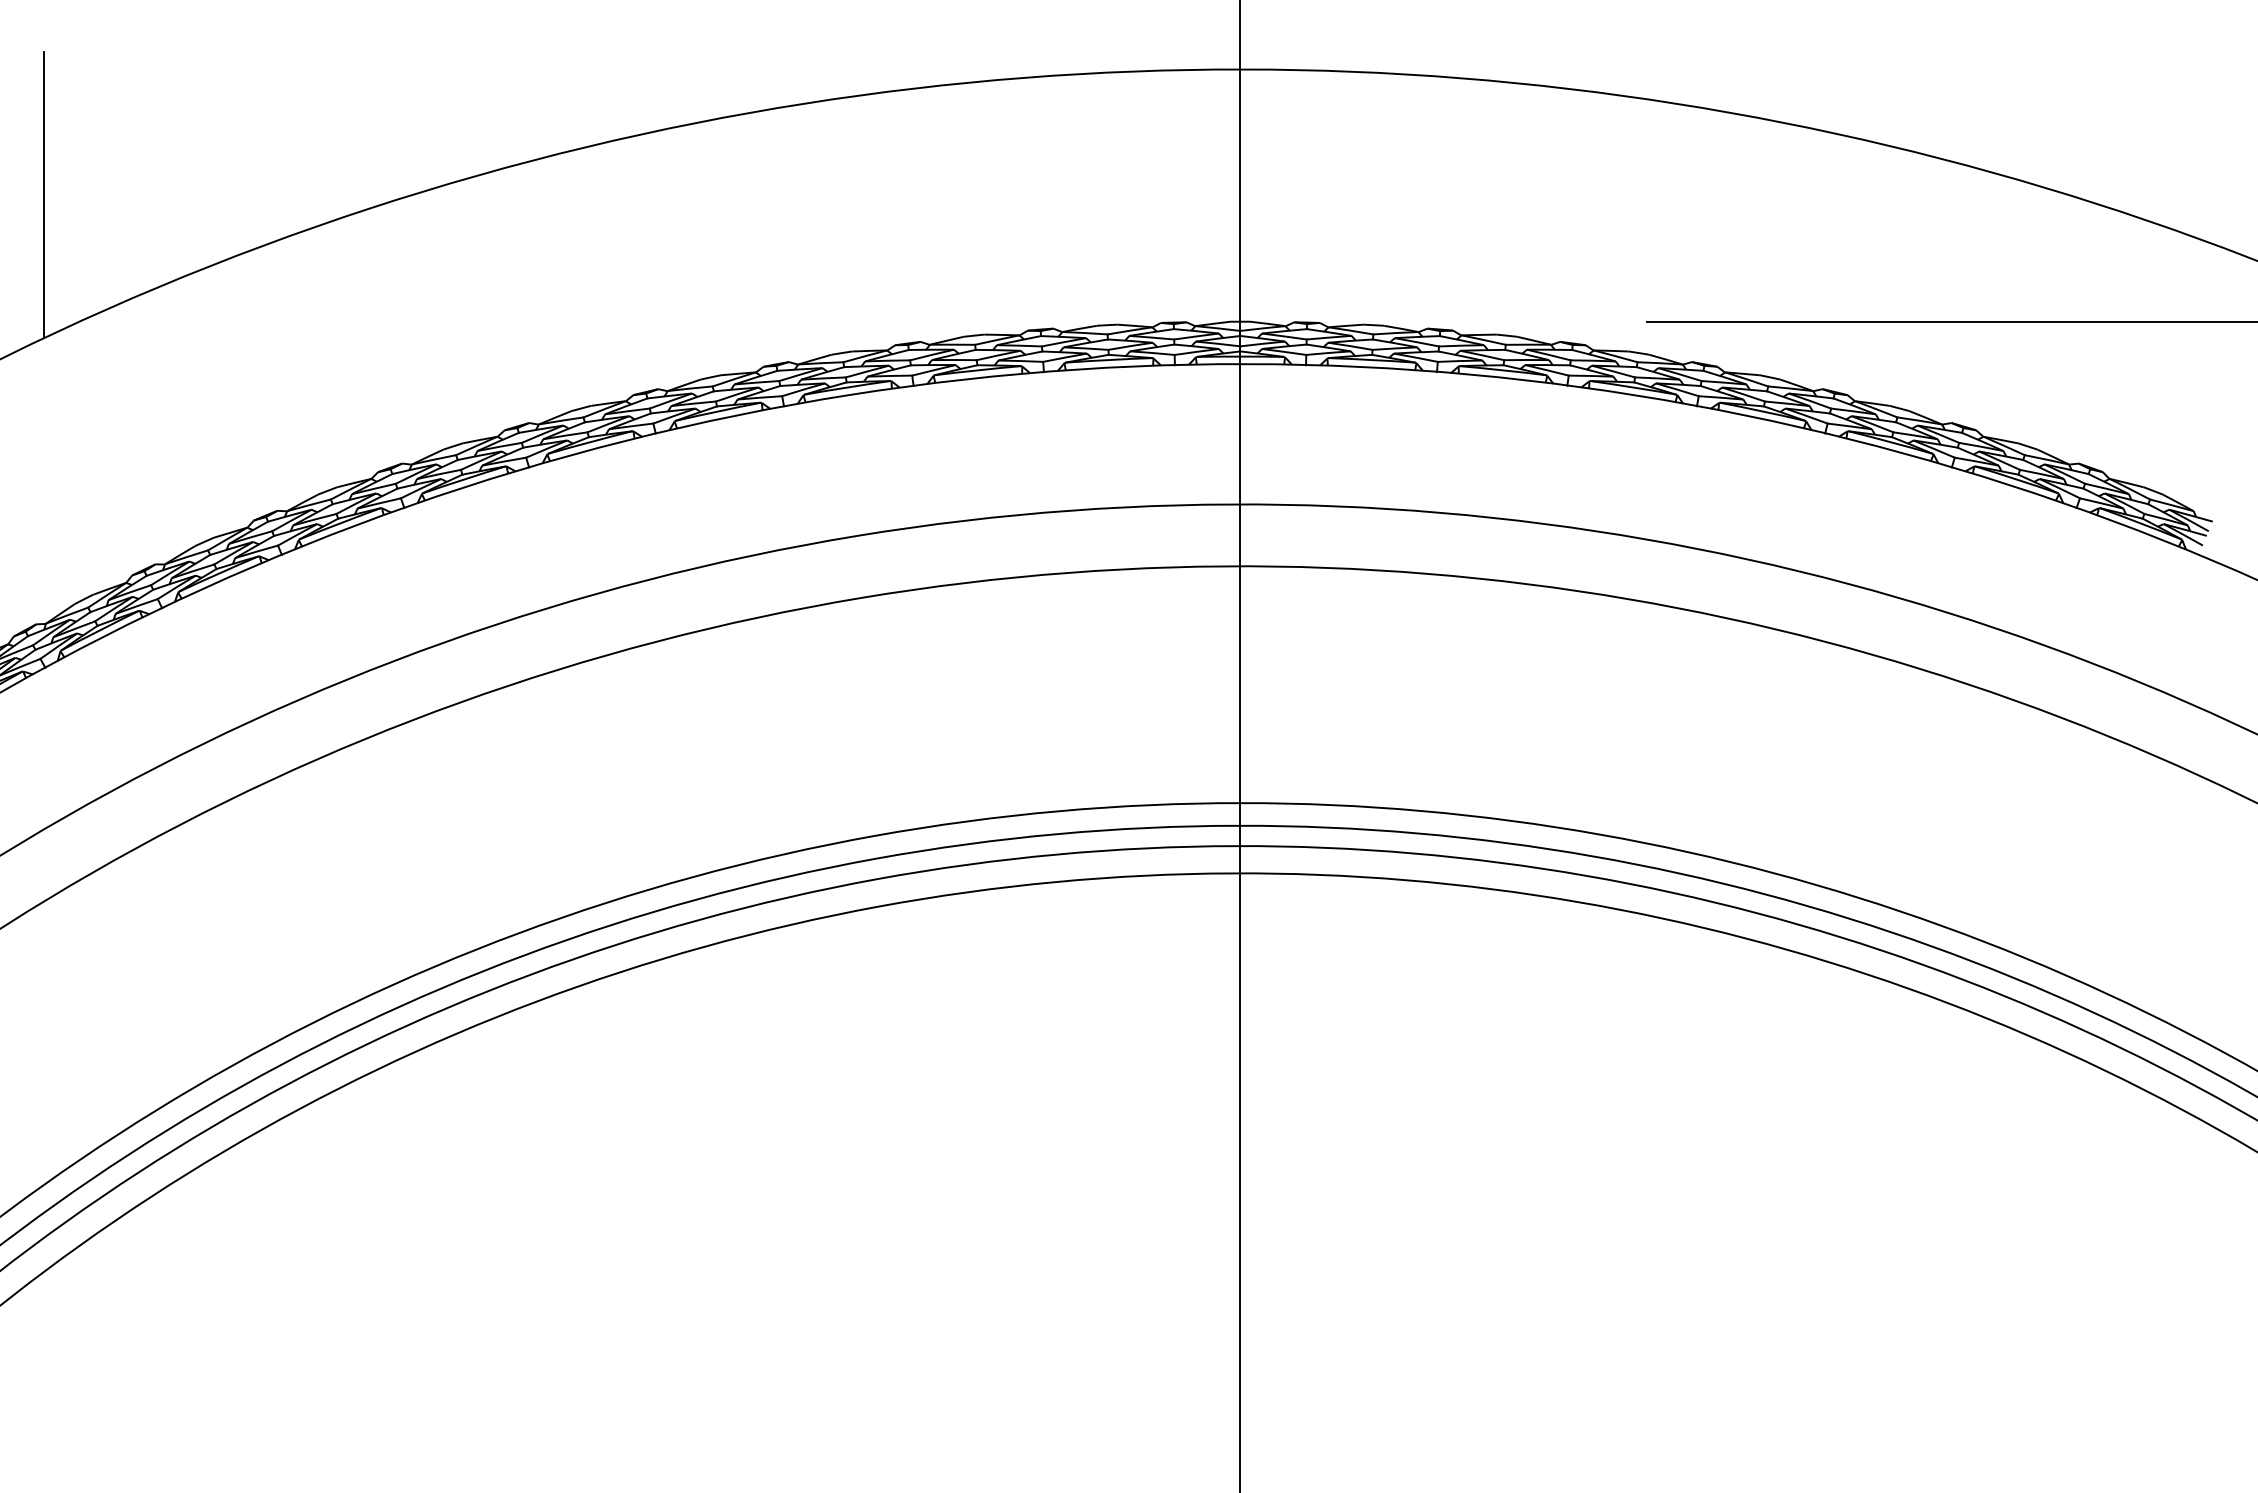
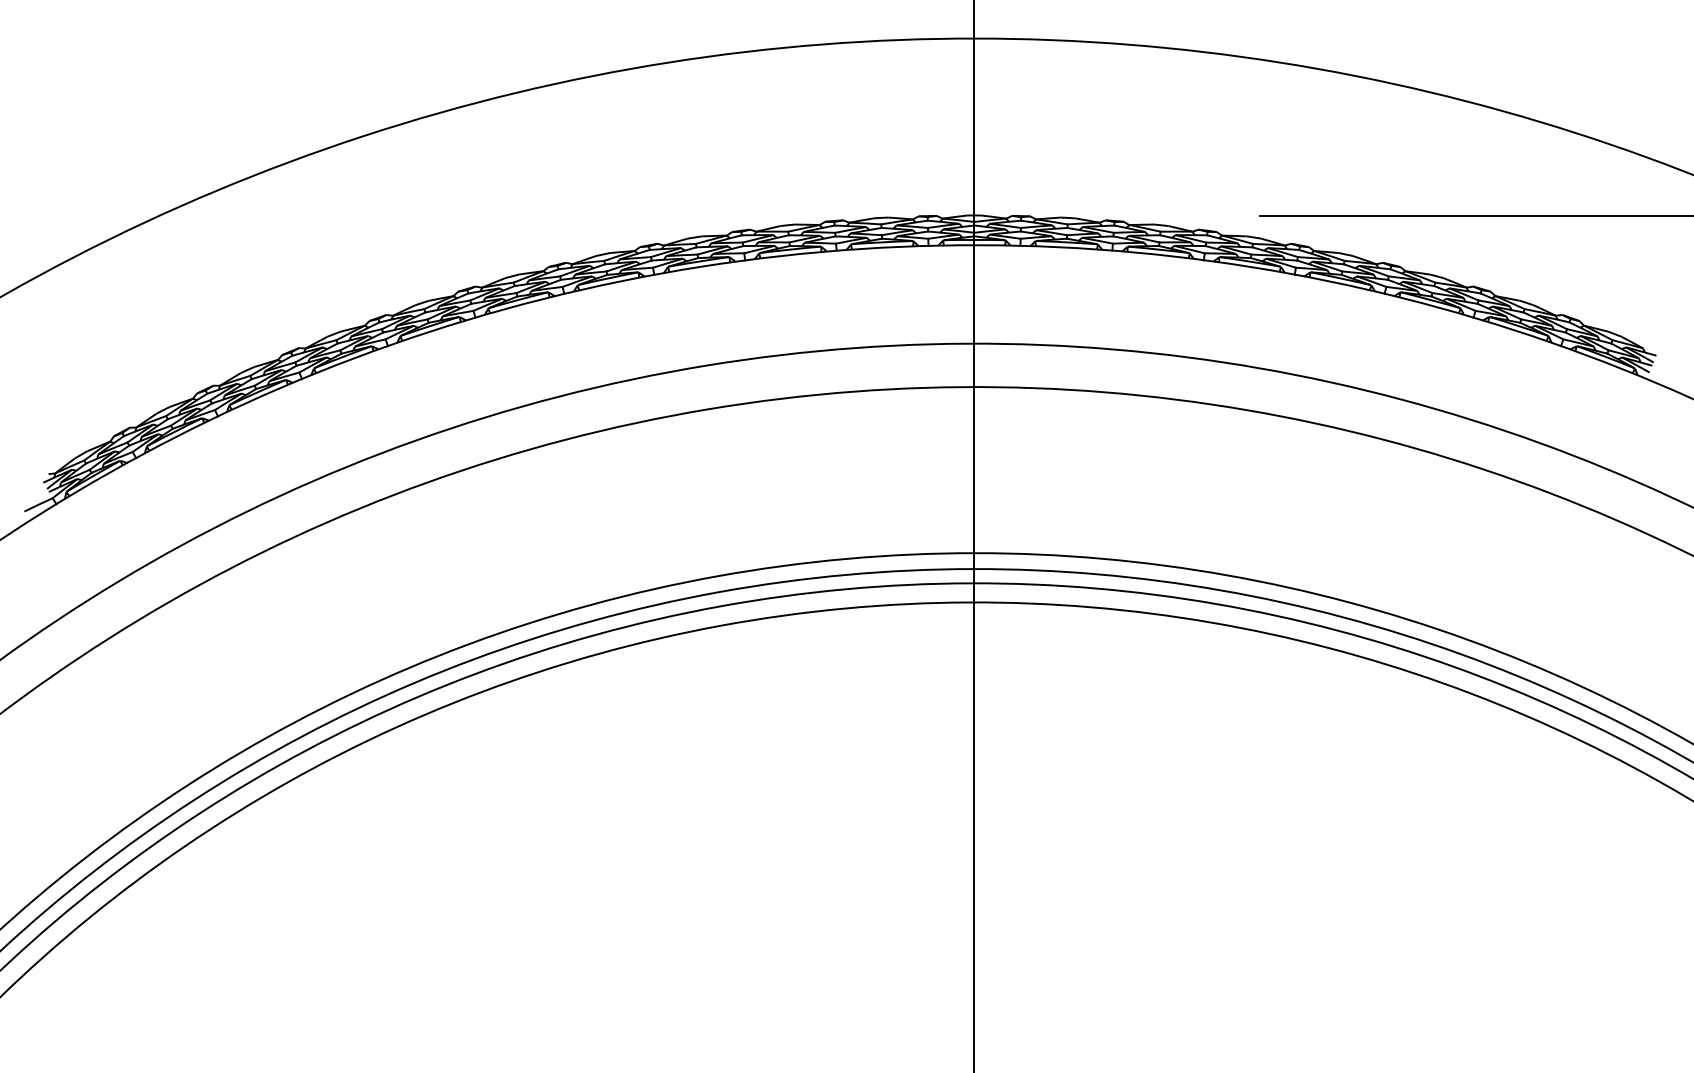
line: (44, 194) -> (135, 126), removed

